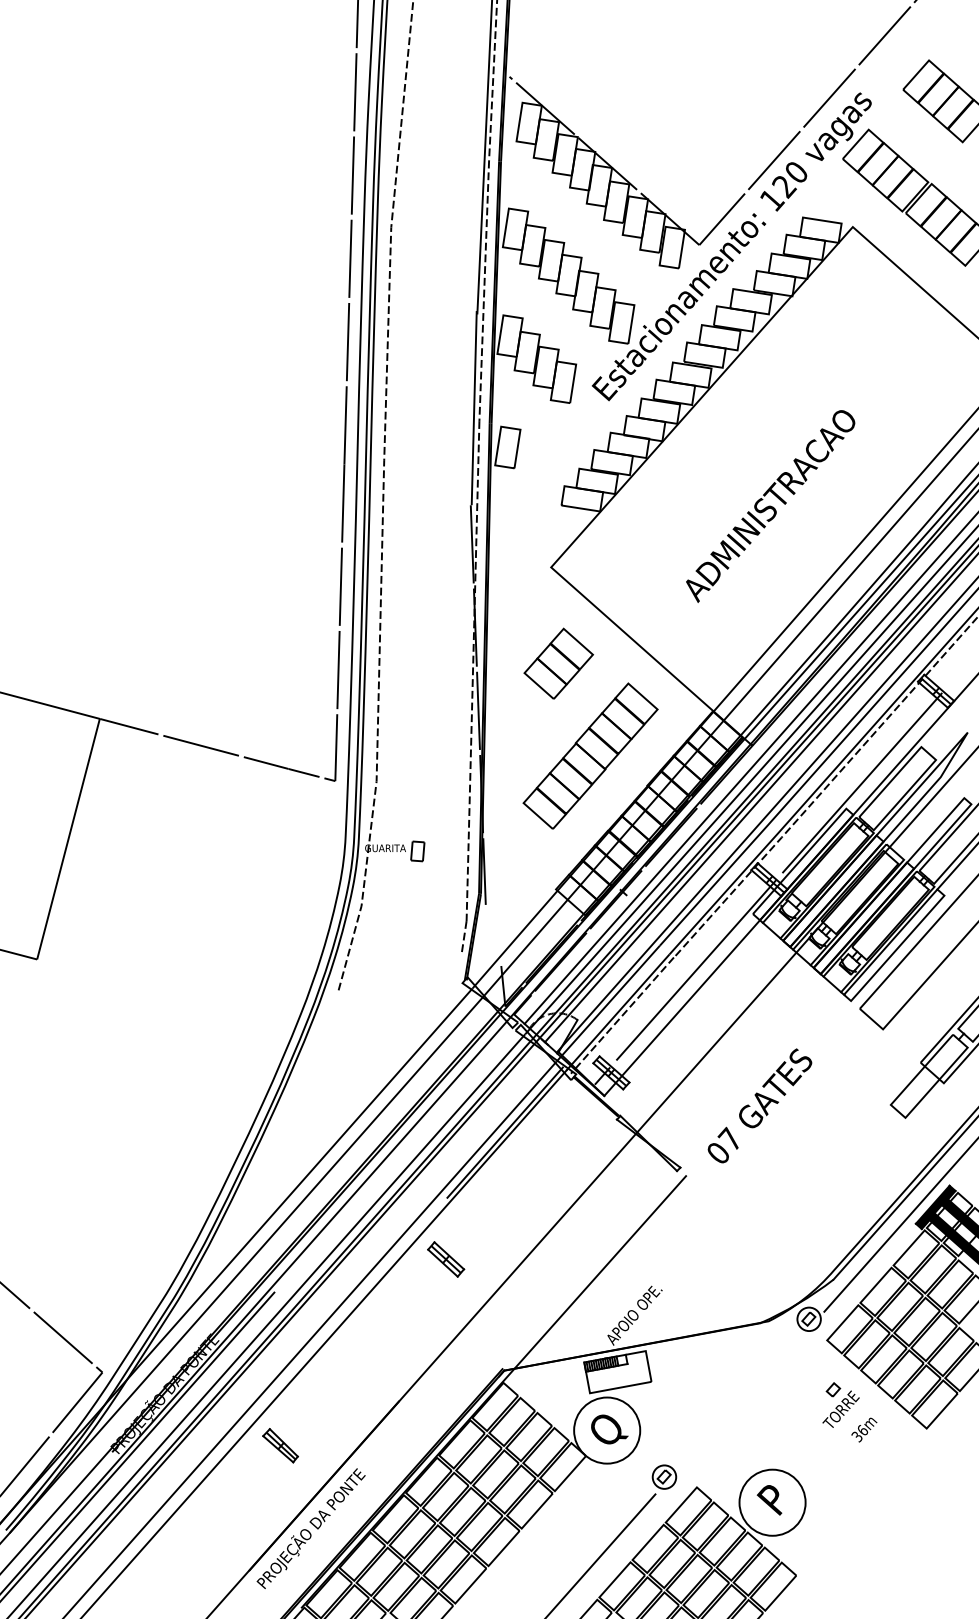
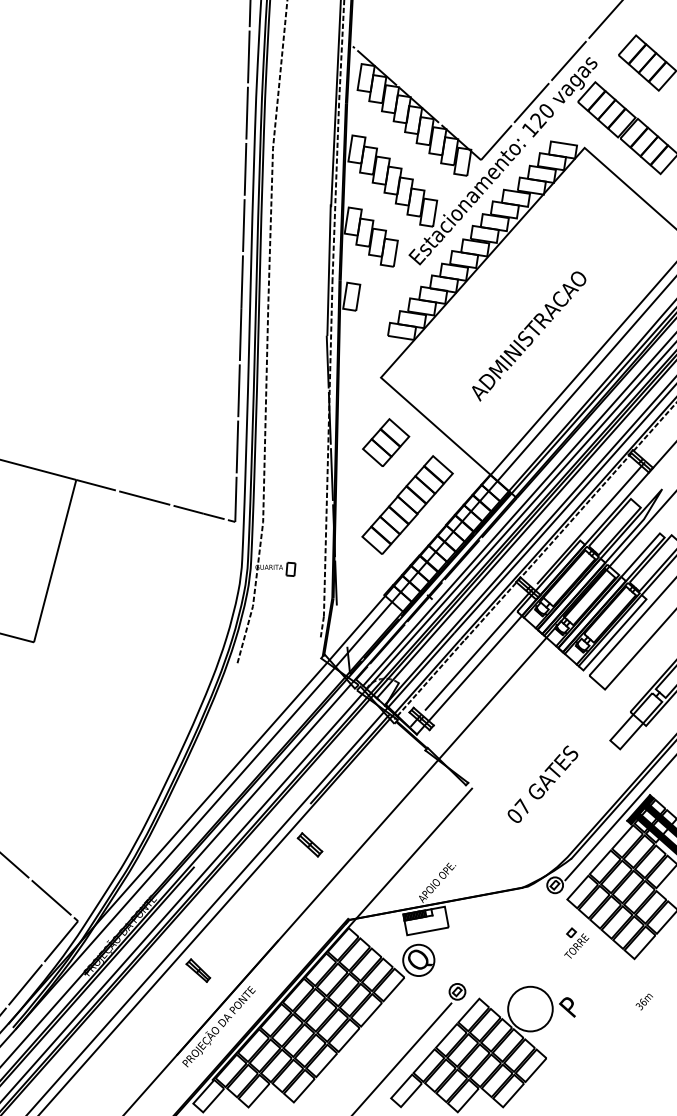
text: (759, 1104) -> (542, 783), moved
text: (862, 1429) -> (643, 1001), moved
circle: (606, 1430) -> (418, 960), size x0.7
text: (769, 1500) -> (567, 1007), moved

